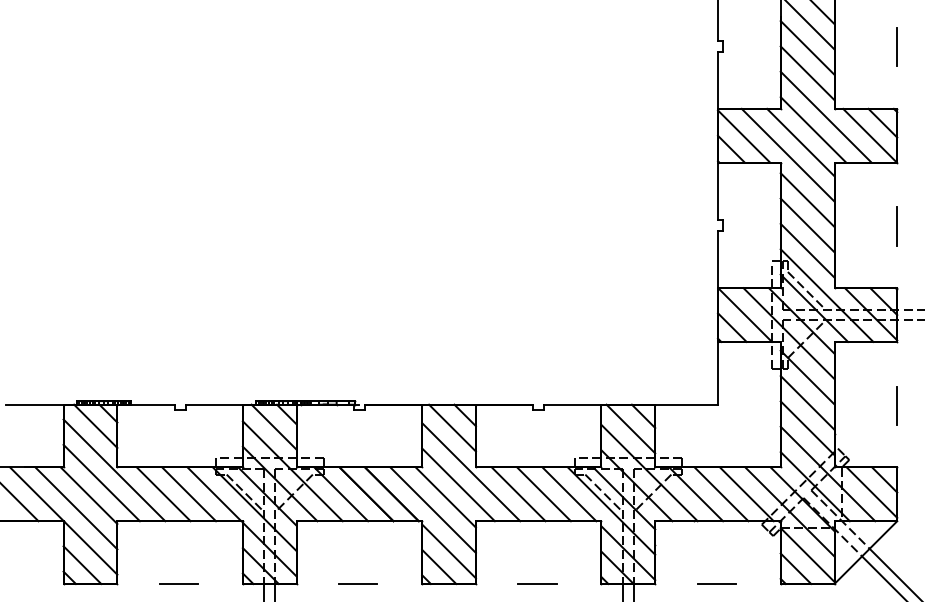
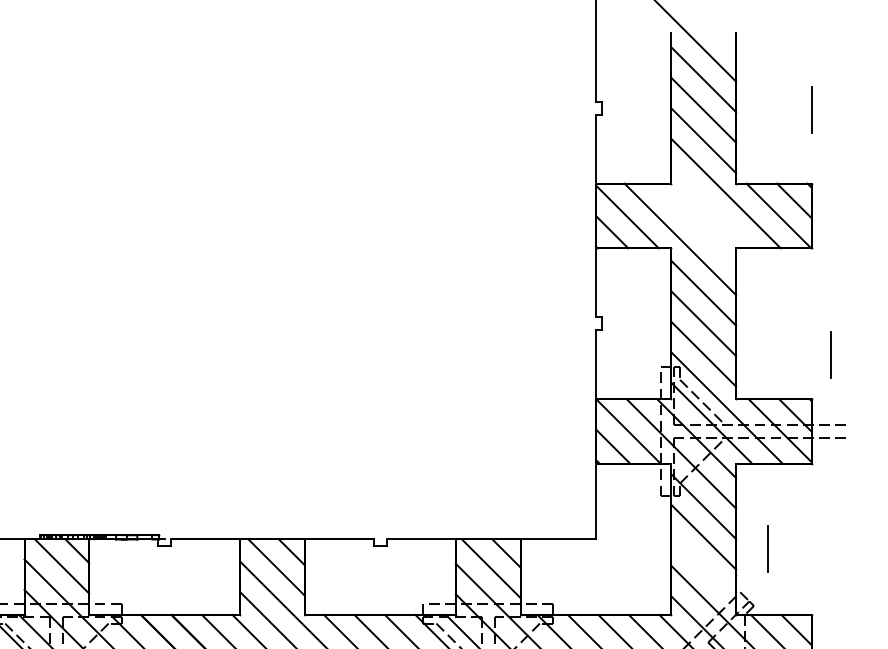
line: (813, 129) -> (710, 208), removed
line: (800, 142) -> (695, 224), removed
line: (896, 226) -> (829, 355), moved
line: (896, 405) -> (767, 548), moved
line: (807, 428) -> (703, 568), removed

